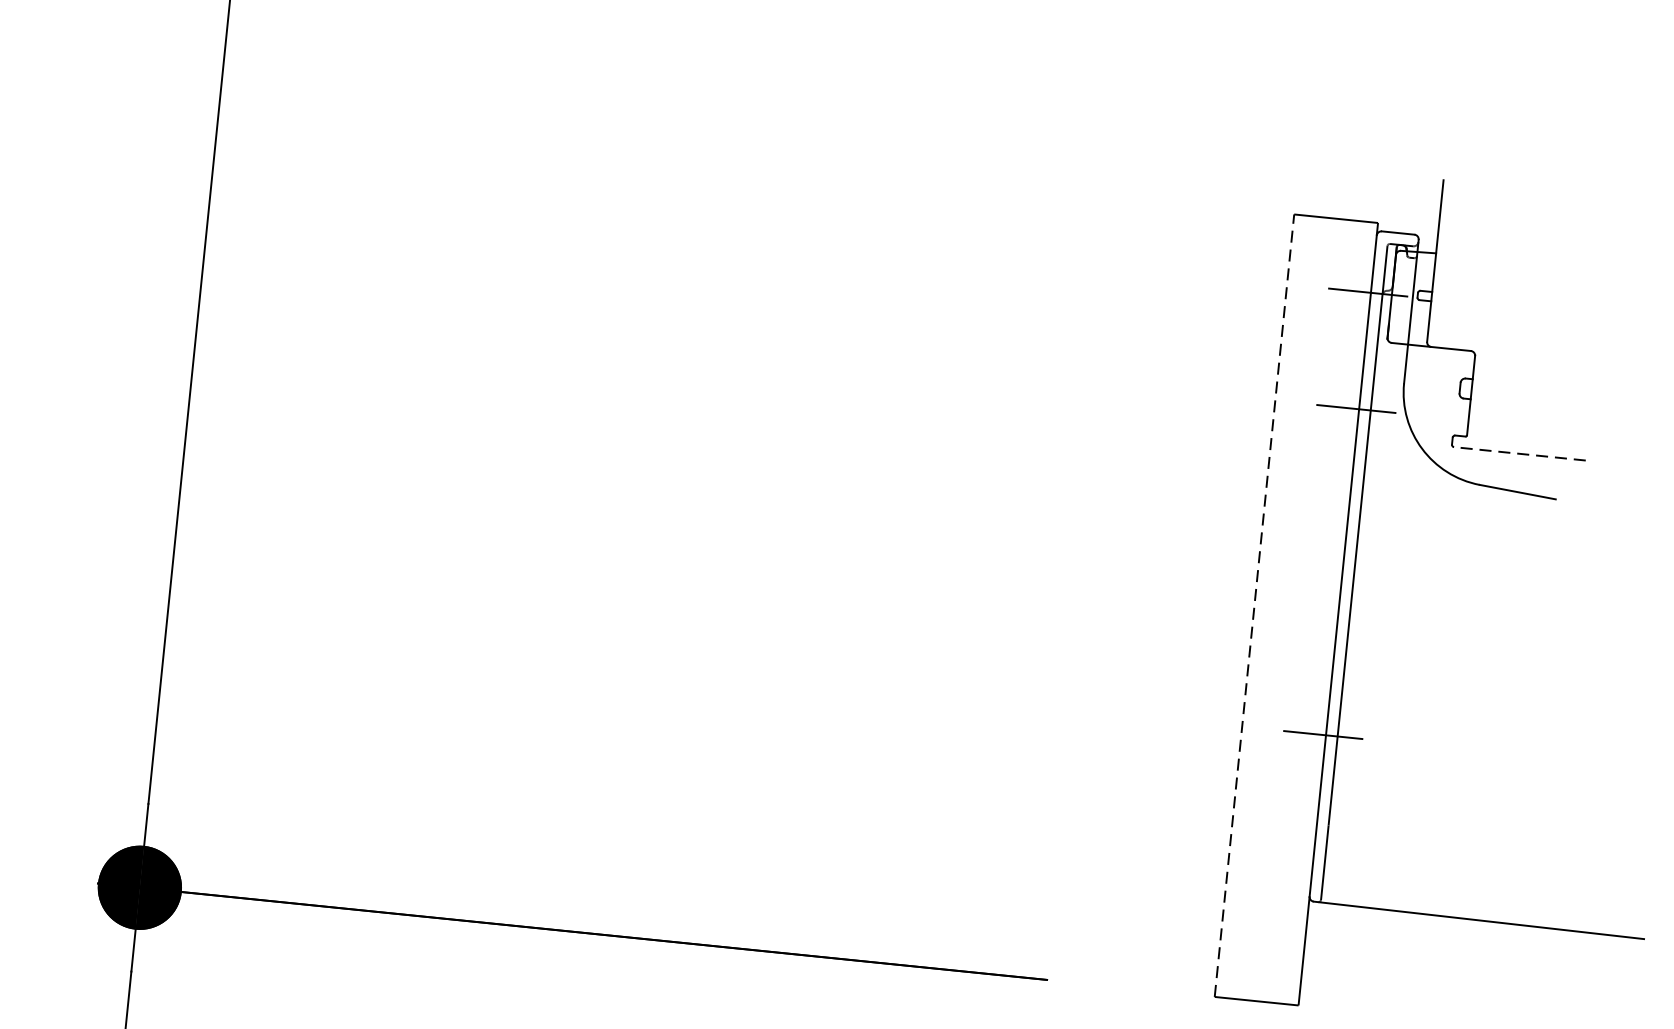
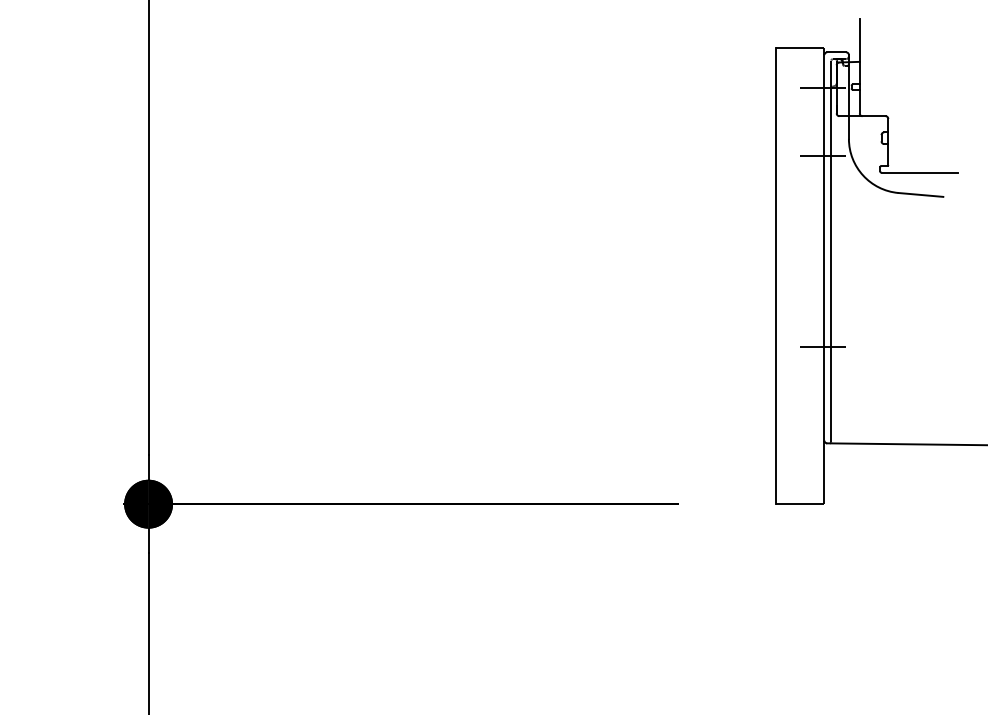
line: (1519, 453) -> (919, 172), dashed -> solid
line: (1254, 604) -> (775, 275), dashed -> solid

